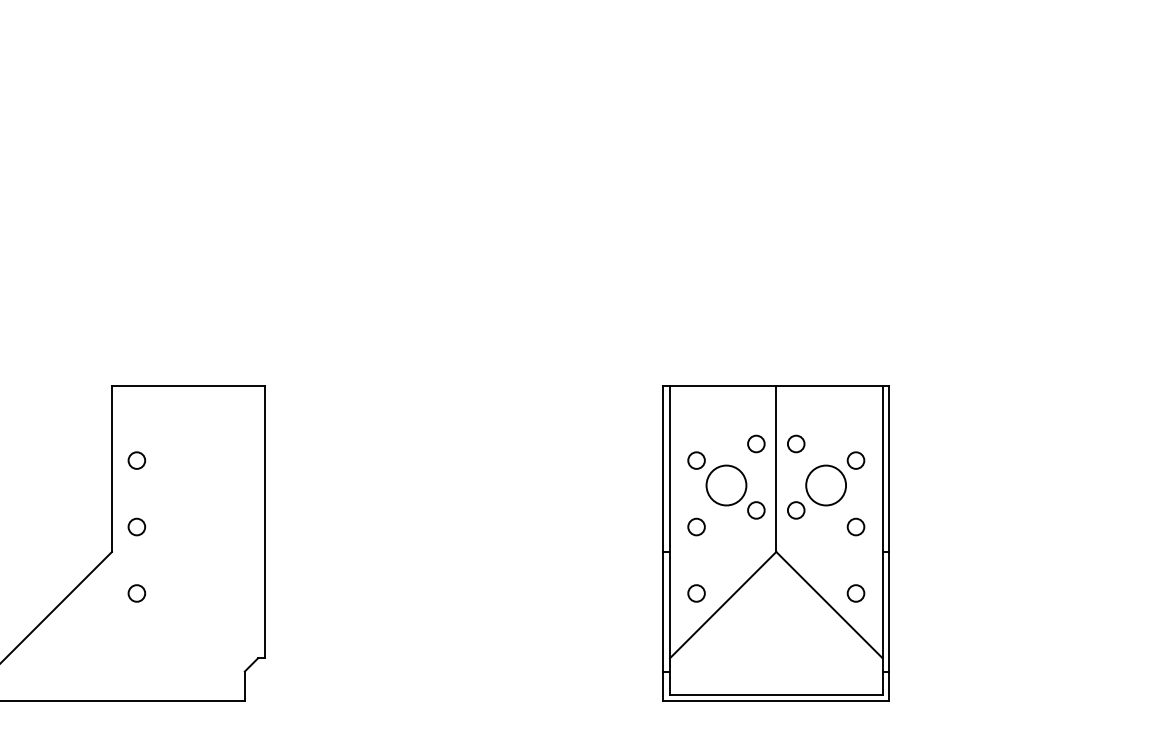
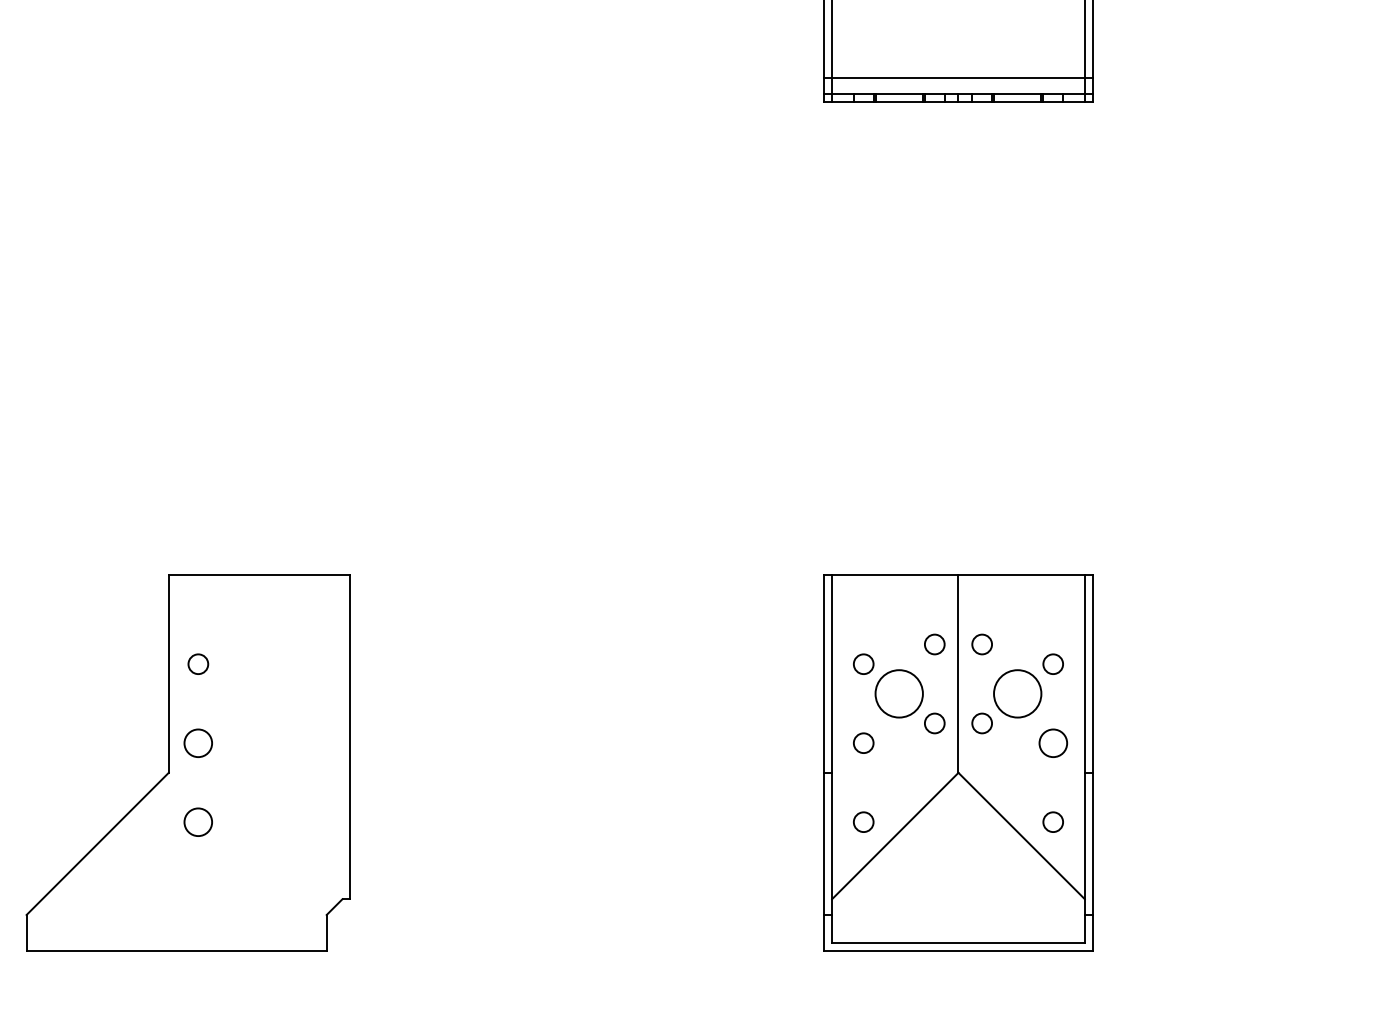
circle: (137, 526) -> (198, 742), size x1.4
circle: (855, 526) -> (1052, 742), size x1.4
circle: (137, 592) -> (198, 821), size x1.4

